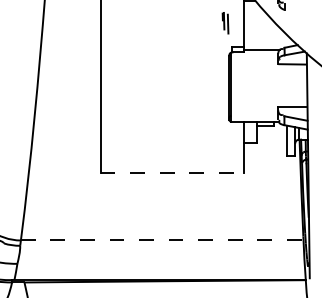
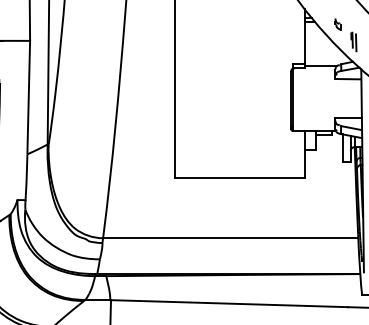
part: (225, 22) -> (353, 41), moved
line: (173, 173) -> (240, 177), dashed -> solid
line: (162, 240) -> (230, 238), dashed -> solid

